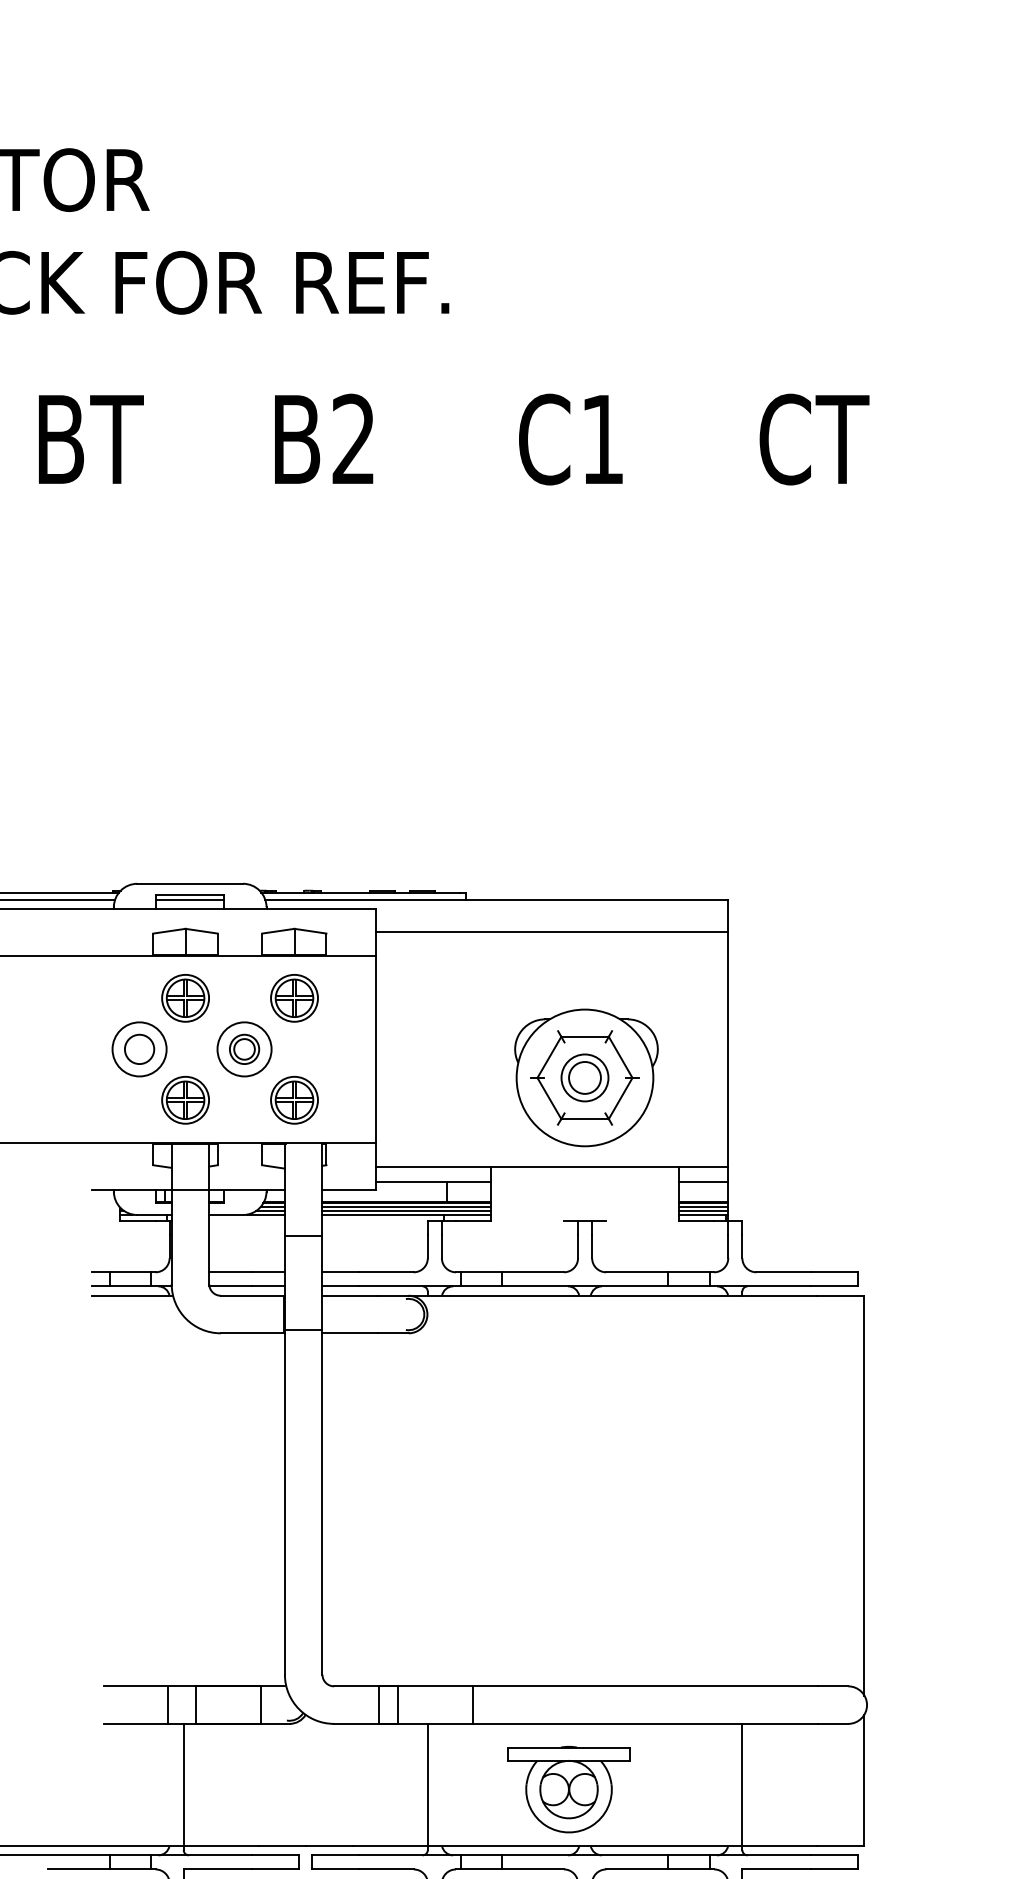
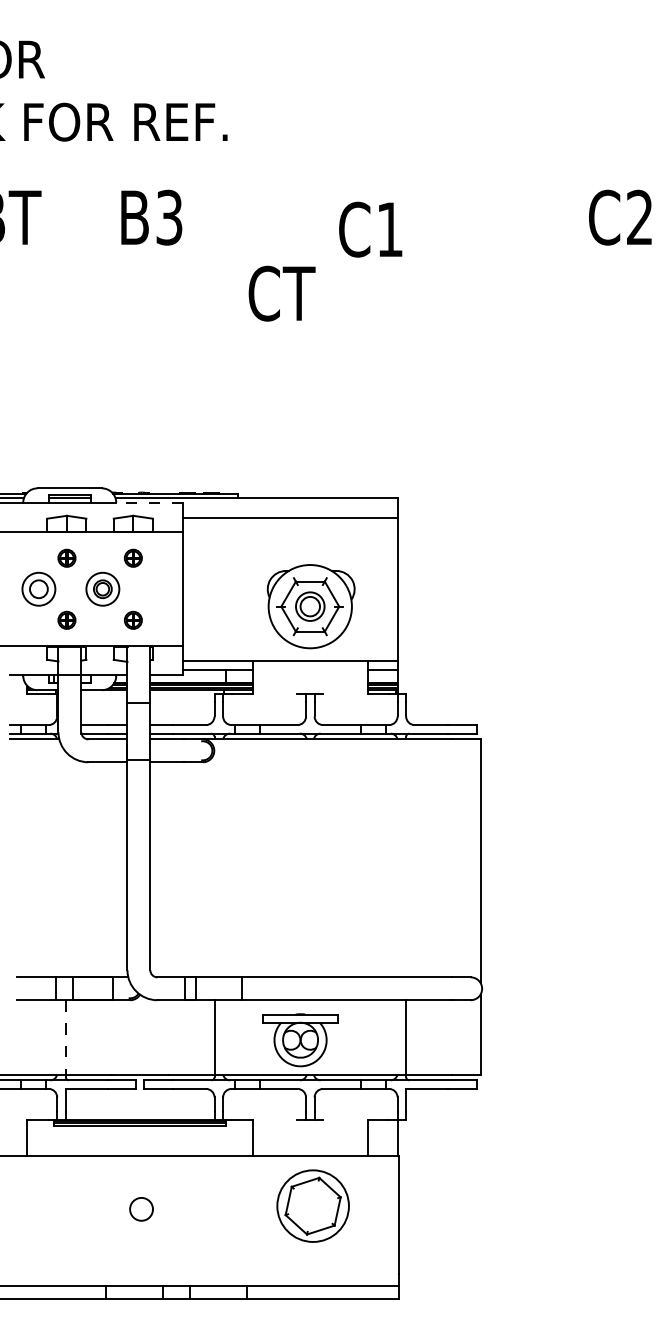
text: (353, 439) -> (169, 217), B2 -> B3
text: (570, 439) -> (370, 229), moved
text: (813, 439) -> (281, 293), moved
line: (321, 908) -> (149, 503), solid -> dashed
part: (184, 998) -> (66, 558), size x0.6
part: (294, 998) -> (133, 558), size x0.6
part: (184, 1100) -> (66, 620), size x0.6
part: (294, 1100) -> (133, 620), size x0.6
line: (183, 1785) -> (65, 1037), solid -> dashed

